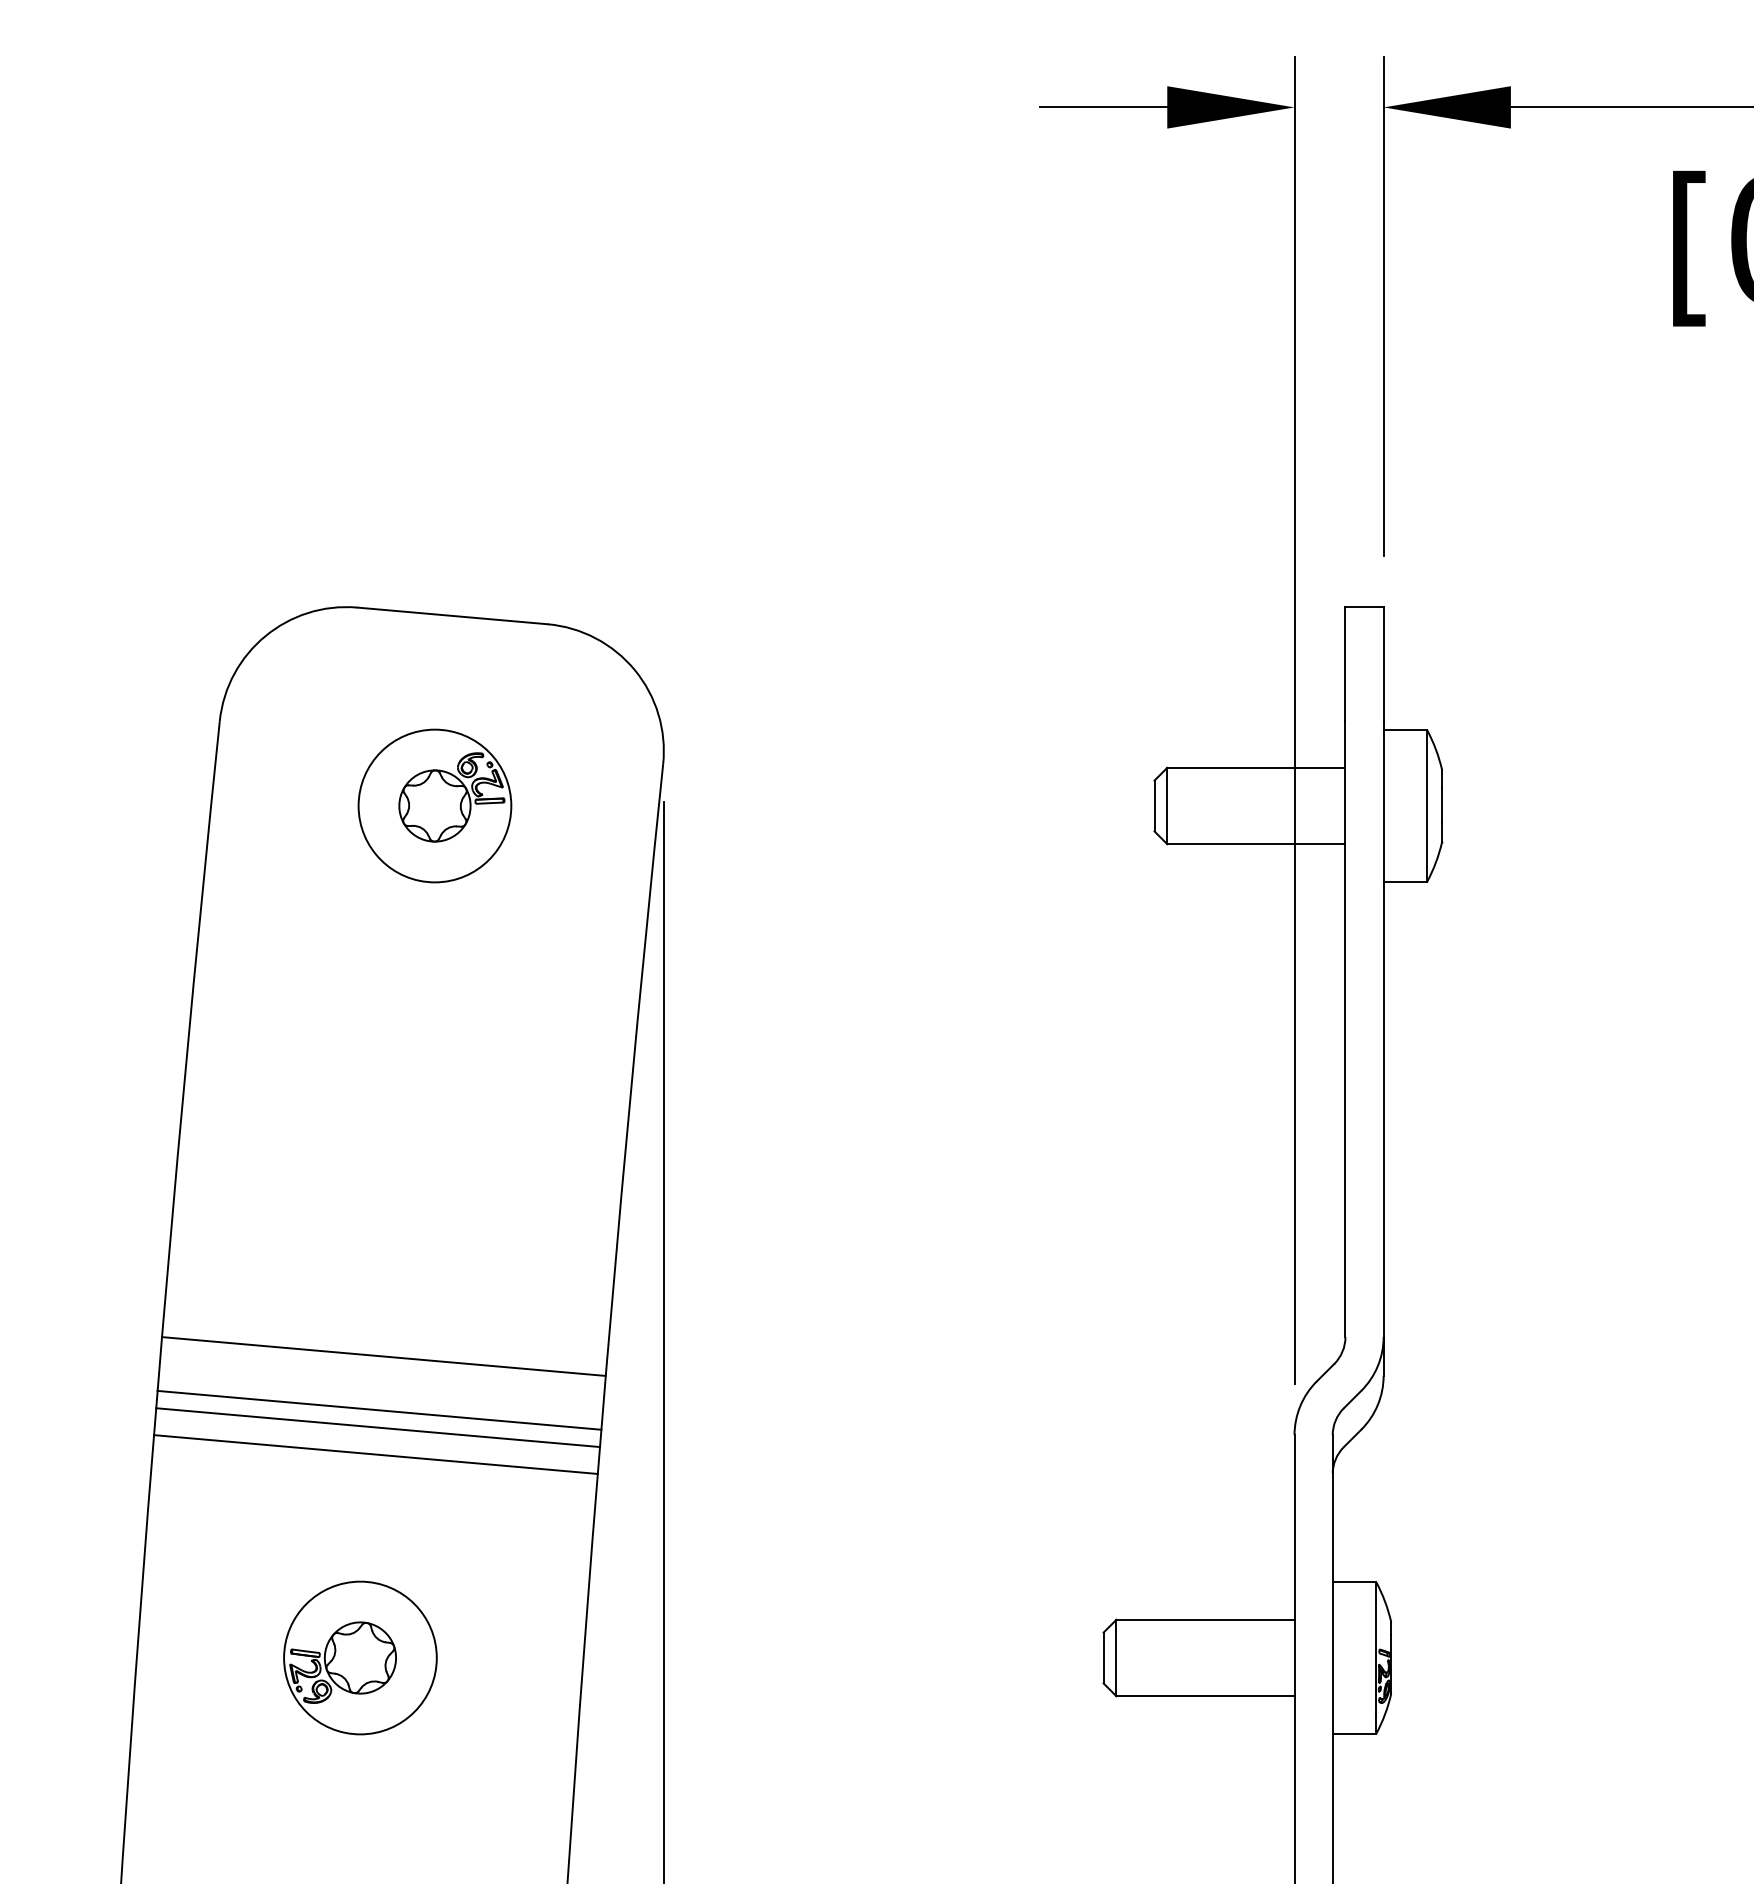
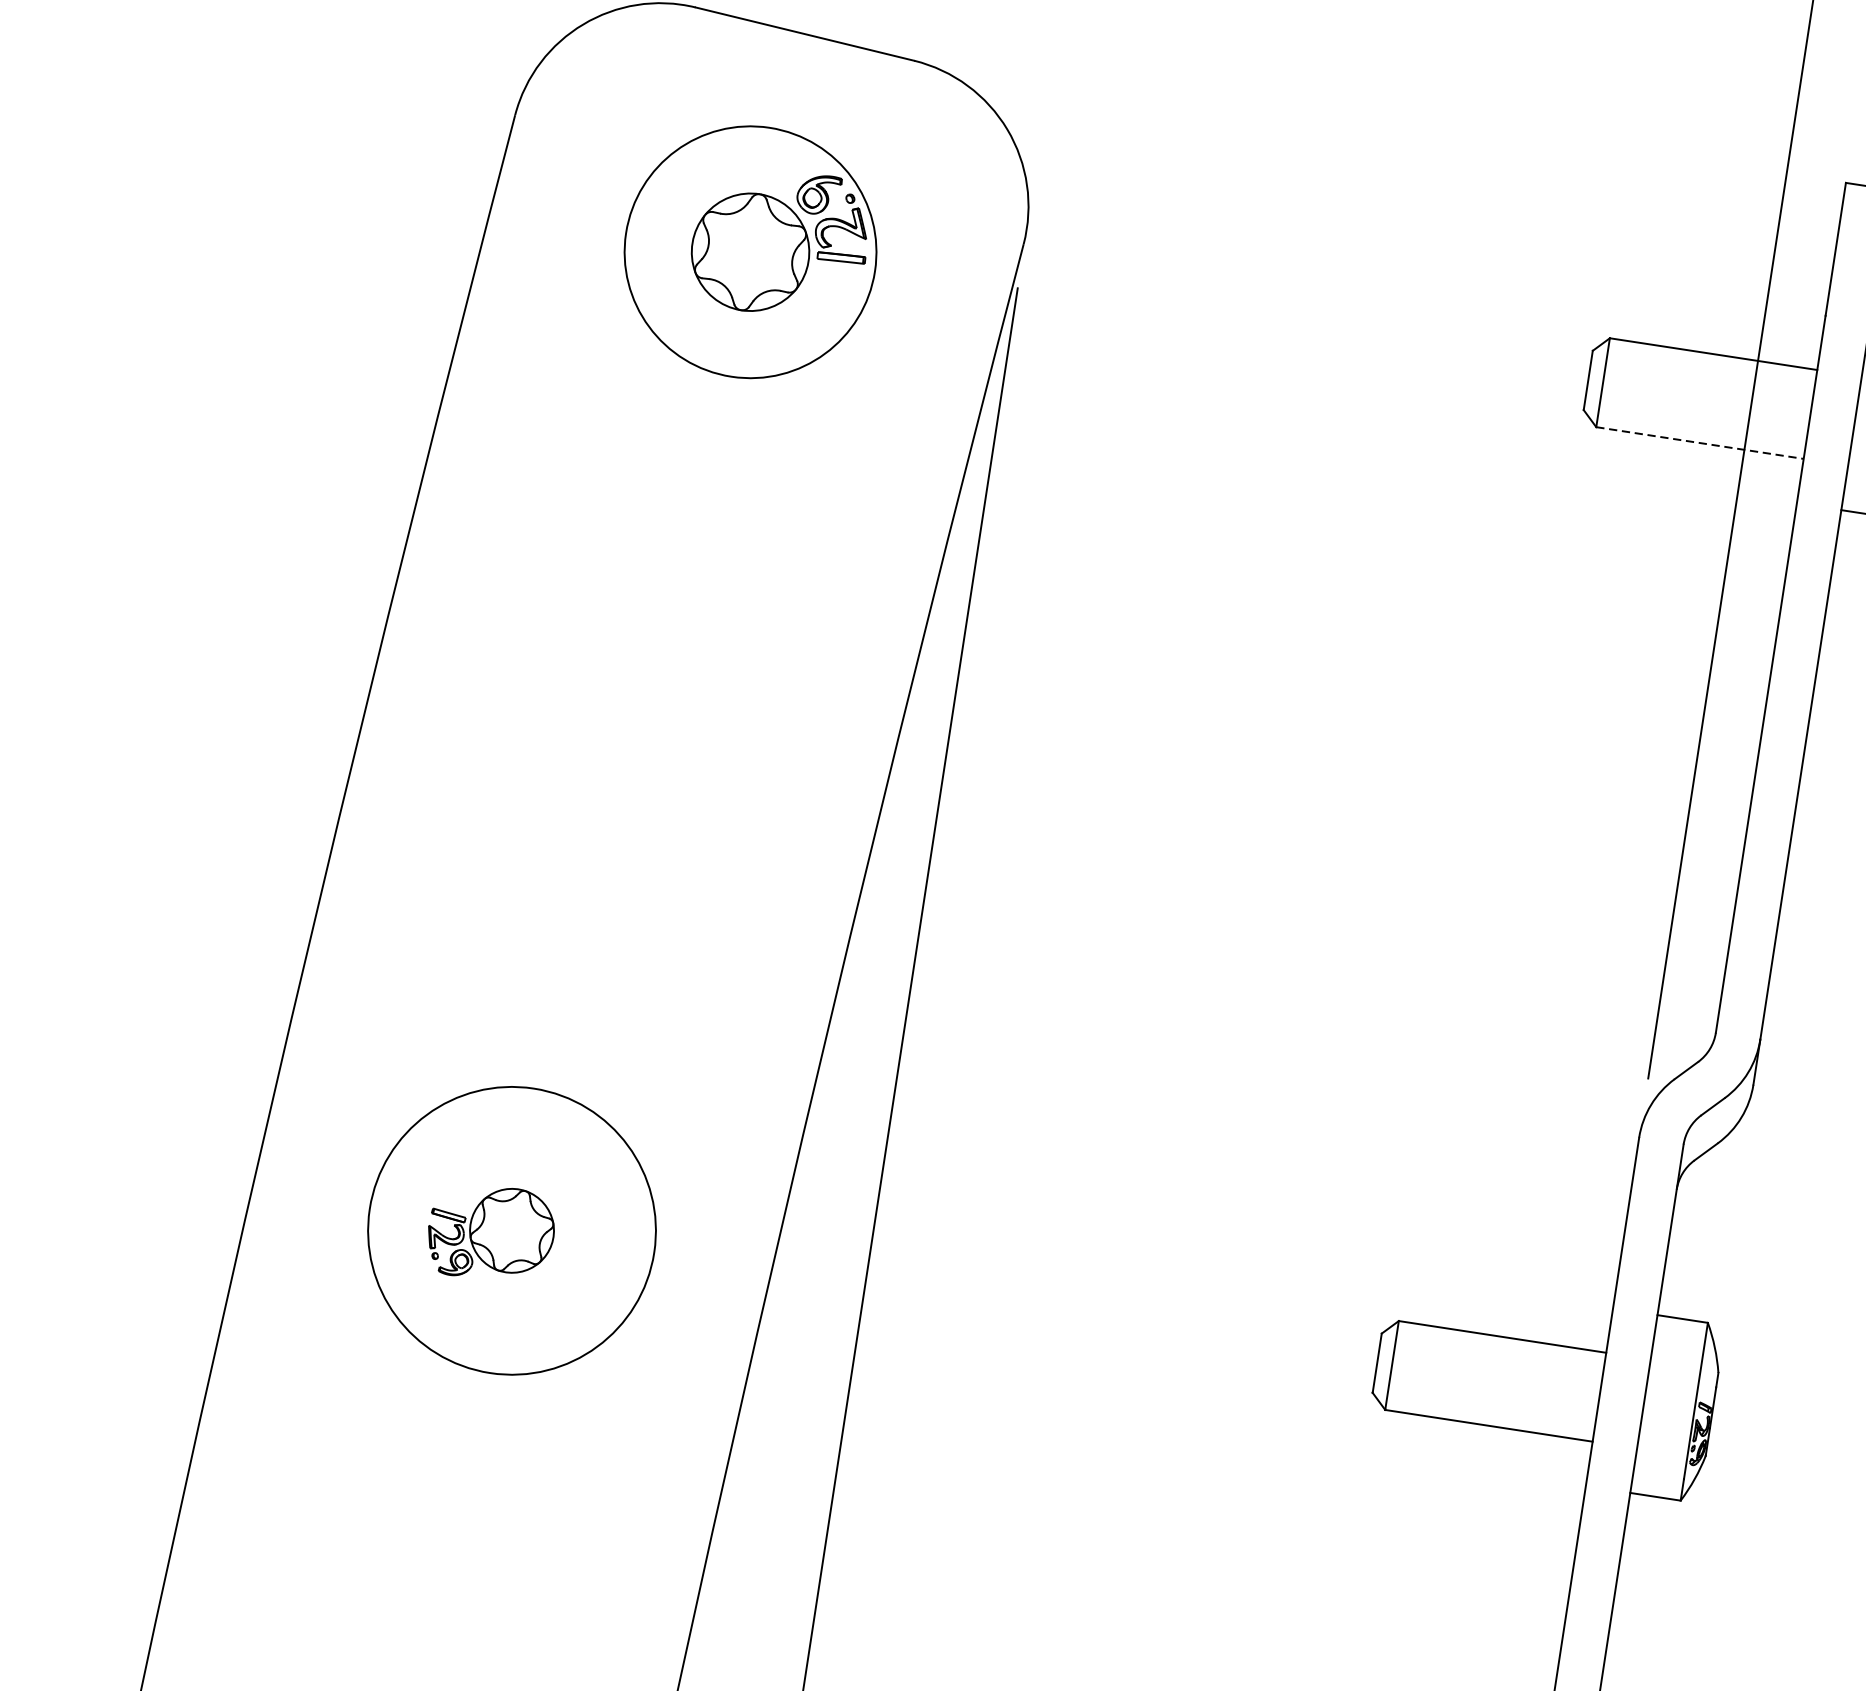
part: (434, 805) -> (750, 251), size x1.4
line: (1256, 844) -> (1700, 443), solid -> dashed
line: (383, 1356) -> (592, 883), removed
line: (379, 1409) -> (578, 944), removed
line: (377, 1427) -> (572, 965), removed
line: (375, 1454) -> (565, 996), removed
circle: (360, 1657) -> (512, 1230), size x1.6

